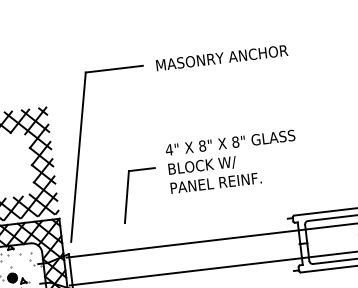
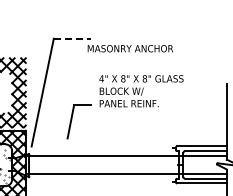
text: (222, 57) -> (130, 48), moved
line: (114, 68) -> (72, 38), solid -> dashed
text: (232, 162) -> (141, 91), moved

